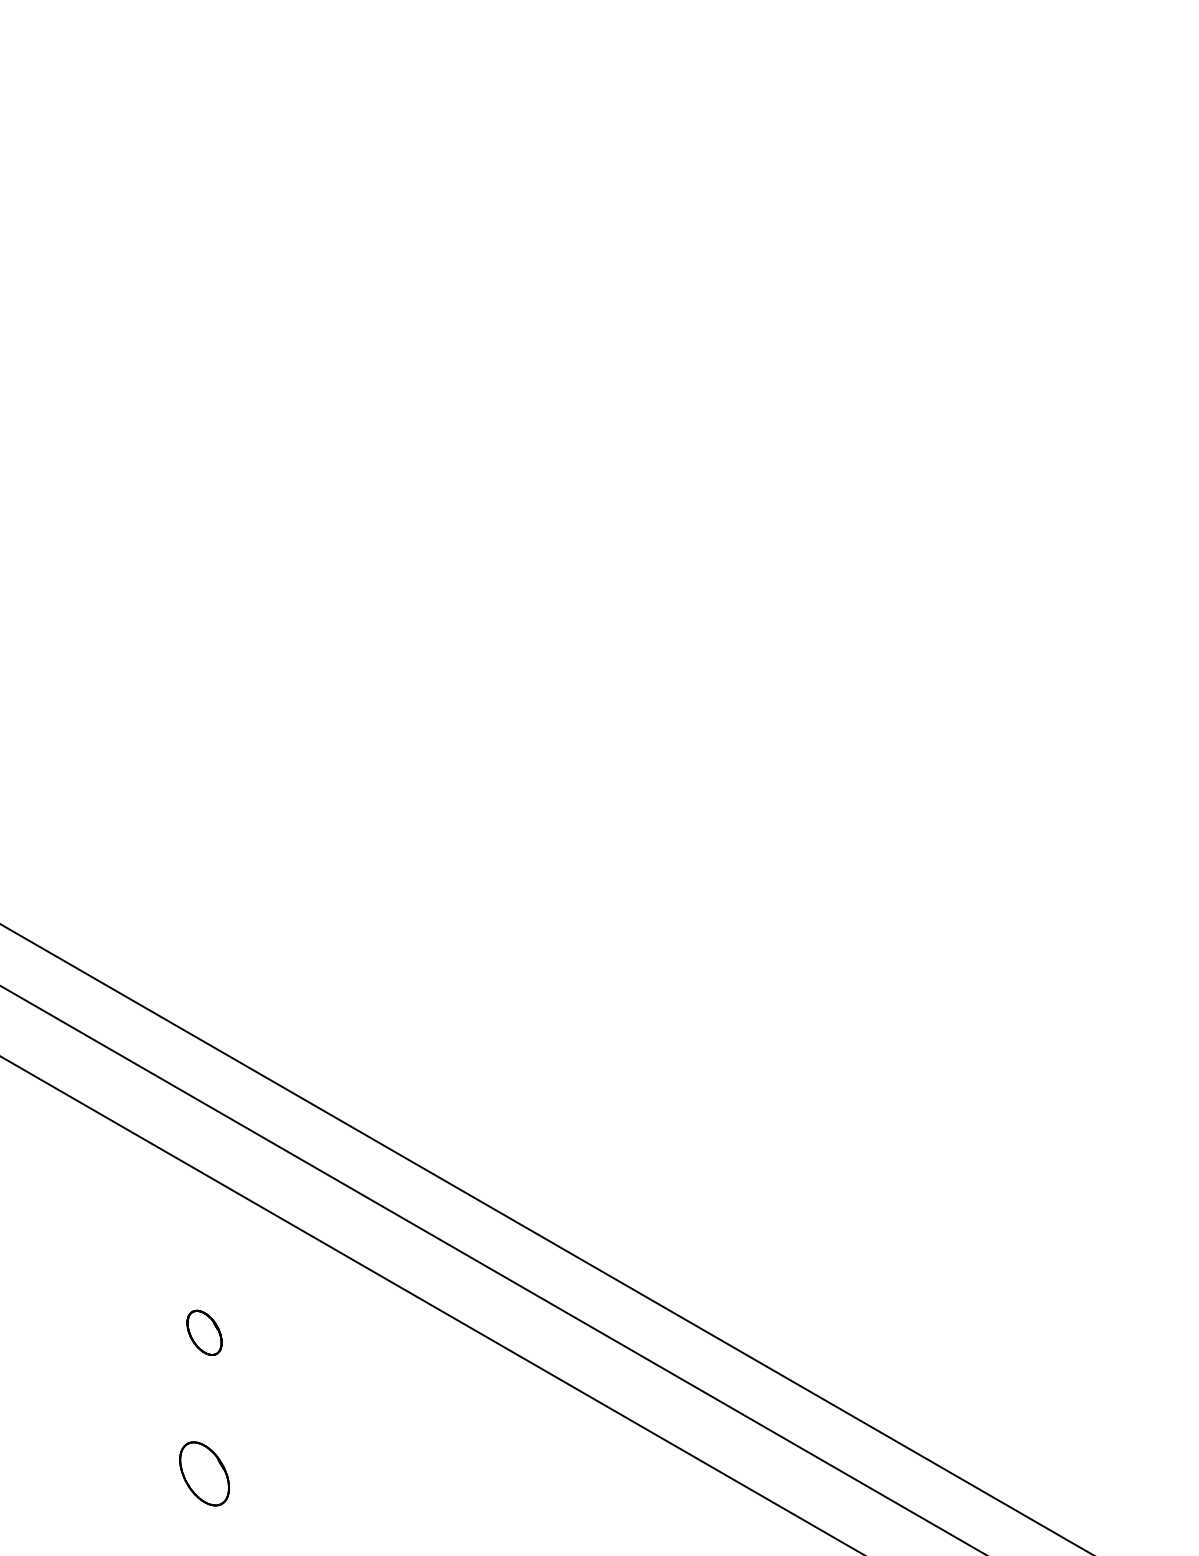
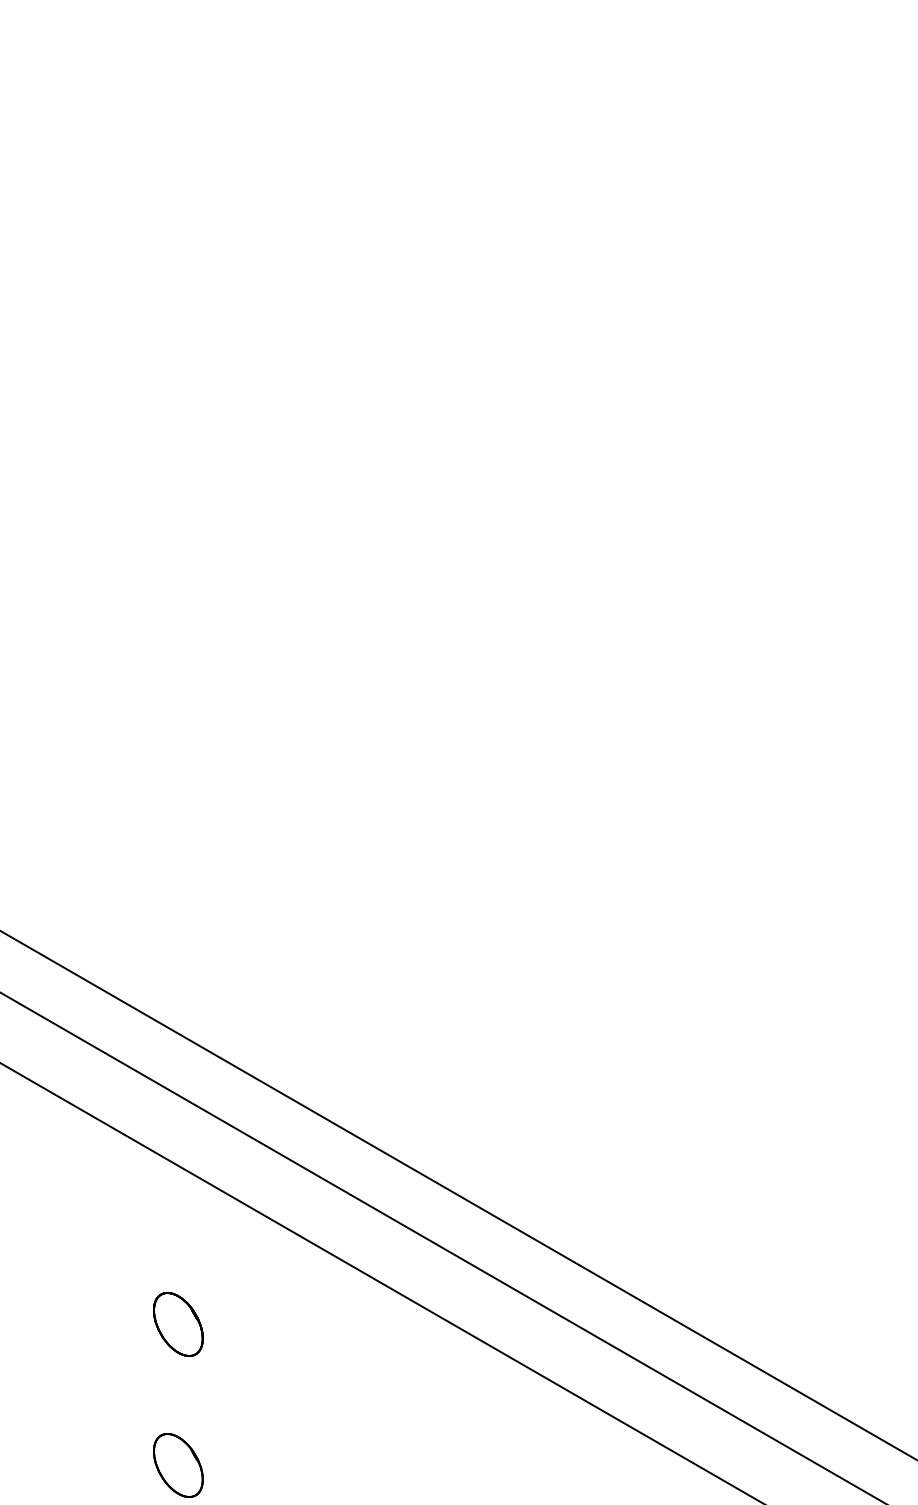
part: (204, 1332) -> (178, 1324), size x1.43

